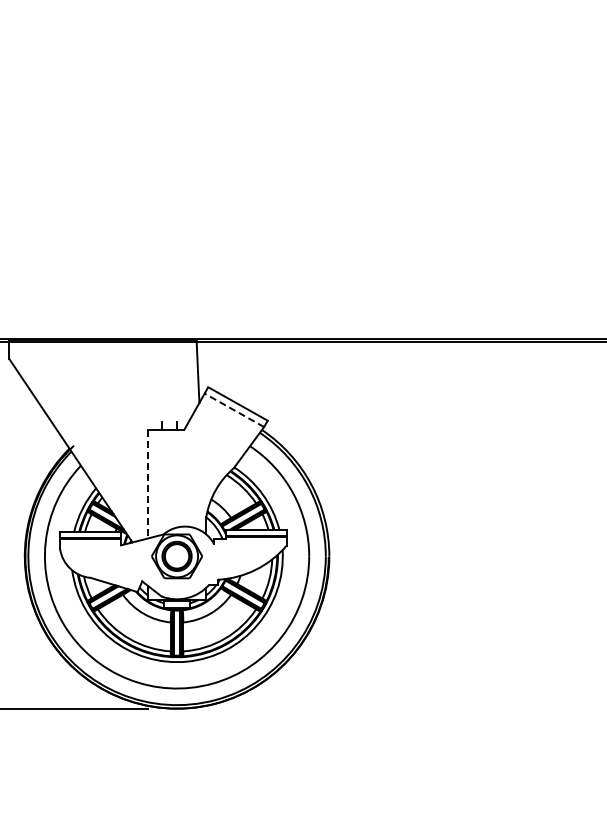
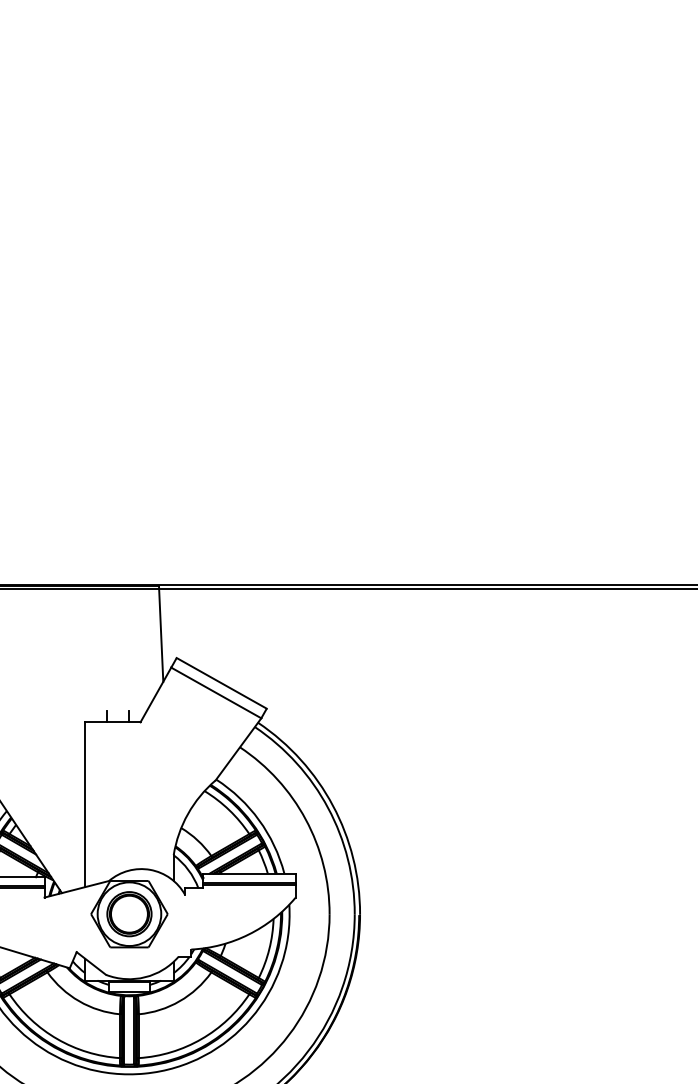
line: (233, 410) -> (214, 693), dashed -> solid
line: (147, 484) -> (84, 805), dashed -> solid

